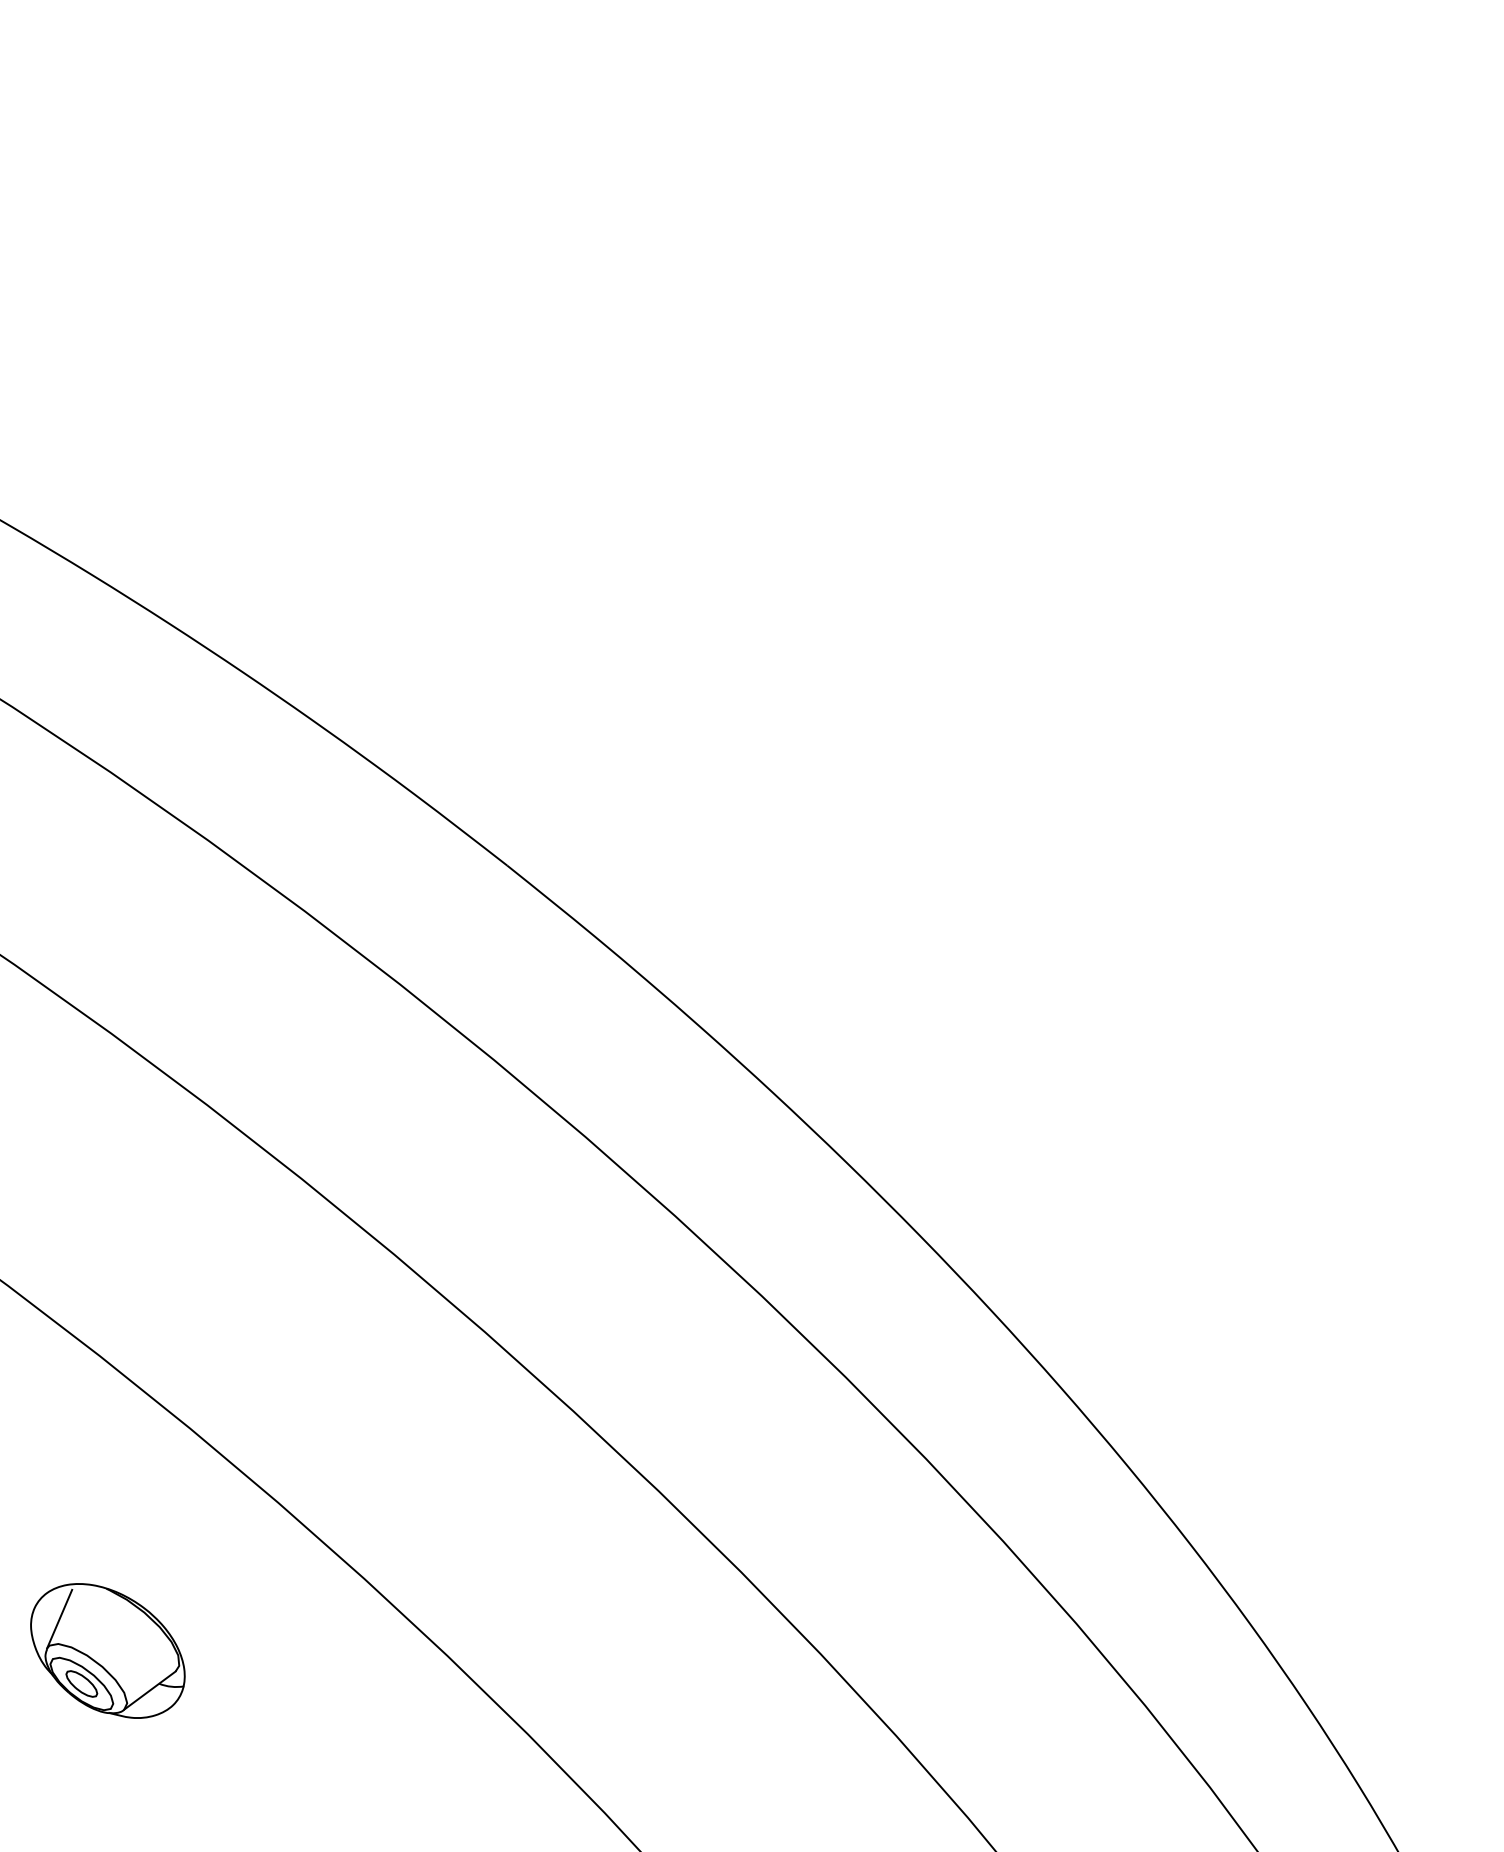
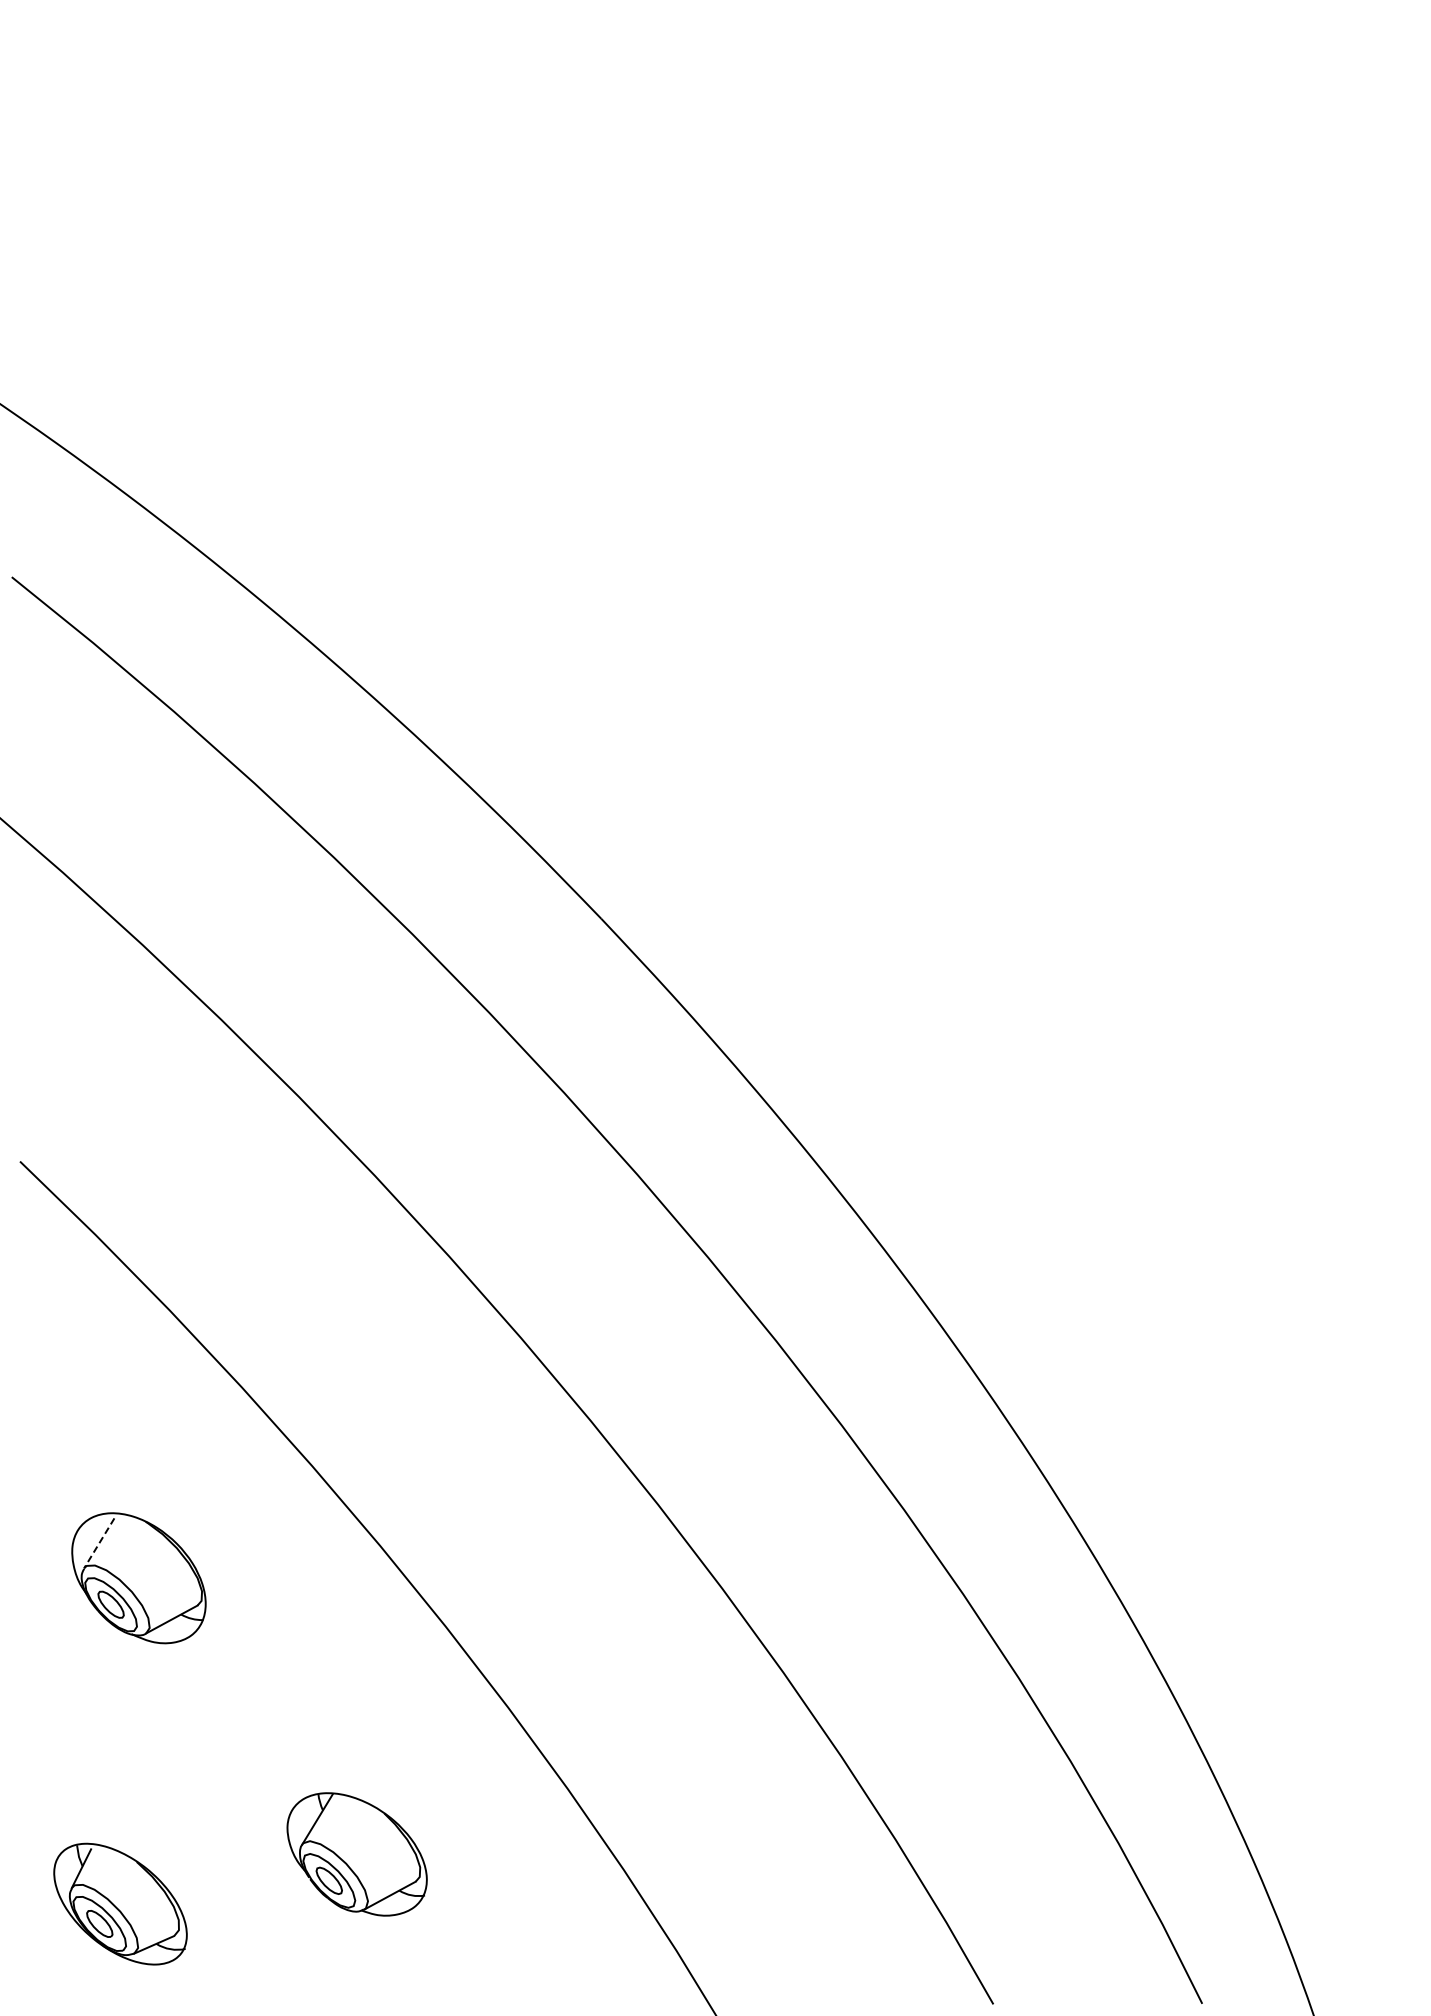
line: (59, 1619) -> (99, 1543), solid -> dashed

